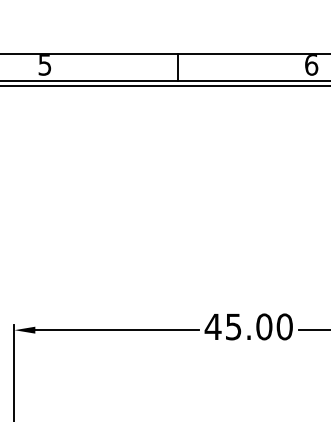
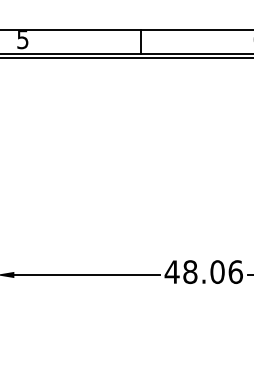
text: (258, 326) -> (212, 271), 45.00 -> 48.06

